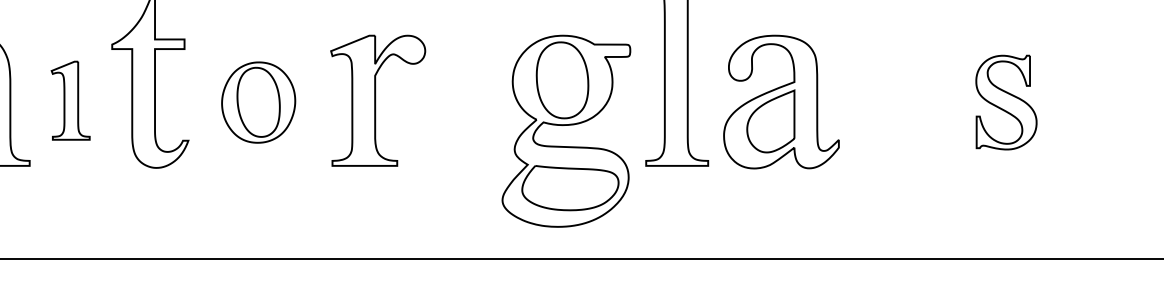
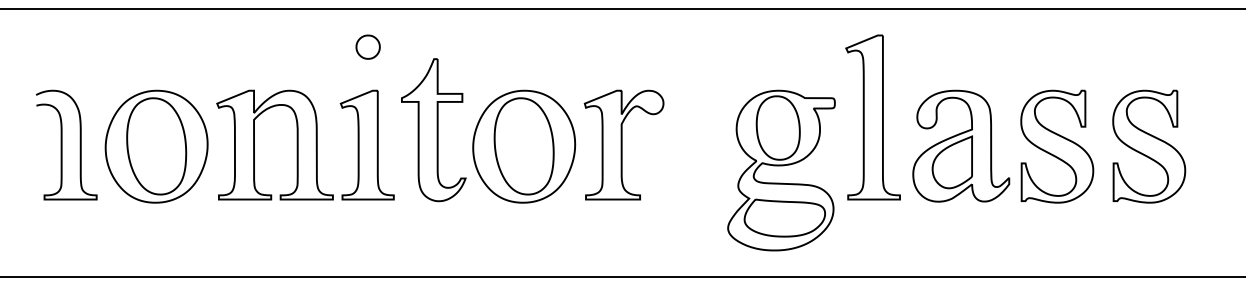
part: (69, 100) -> (366, 144), size x1.67
part: (258, 102) -> (524, 146), size x1.67
part: (896, 102) -> (1057, 146), added
part: (1006, 102) -> (1149, 146), size x1.43

